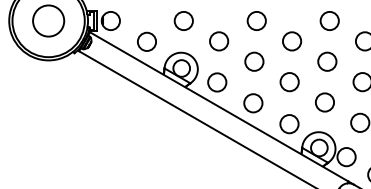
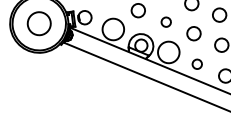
circle: (146, 41) -> (112, 29), size x1.6
circle: (219, 41) -> (166, 22), size x0.7
circle: (217, 82) -> (168, 52), size x1.6
circle: (253, 103) -> (197, 64), size x0.7

